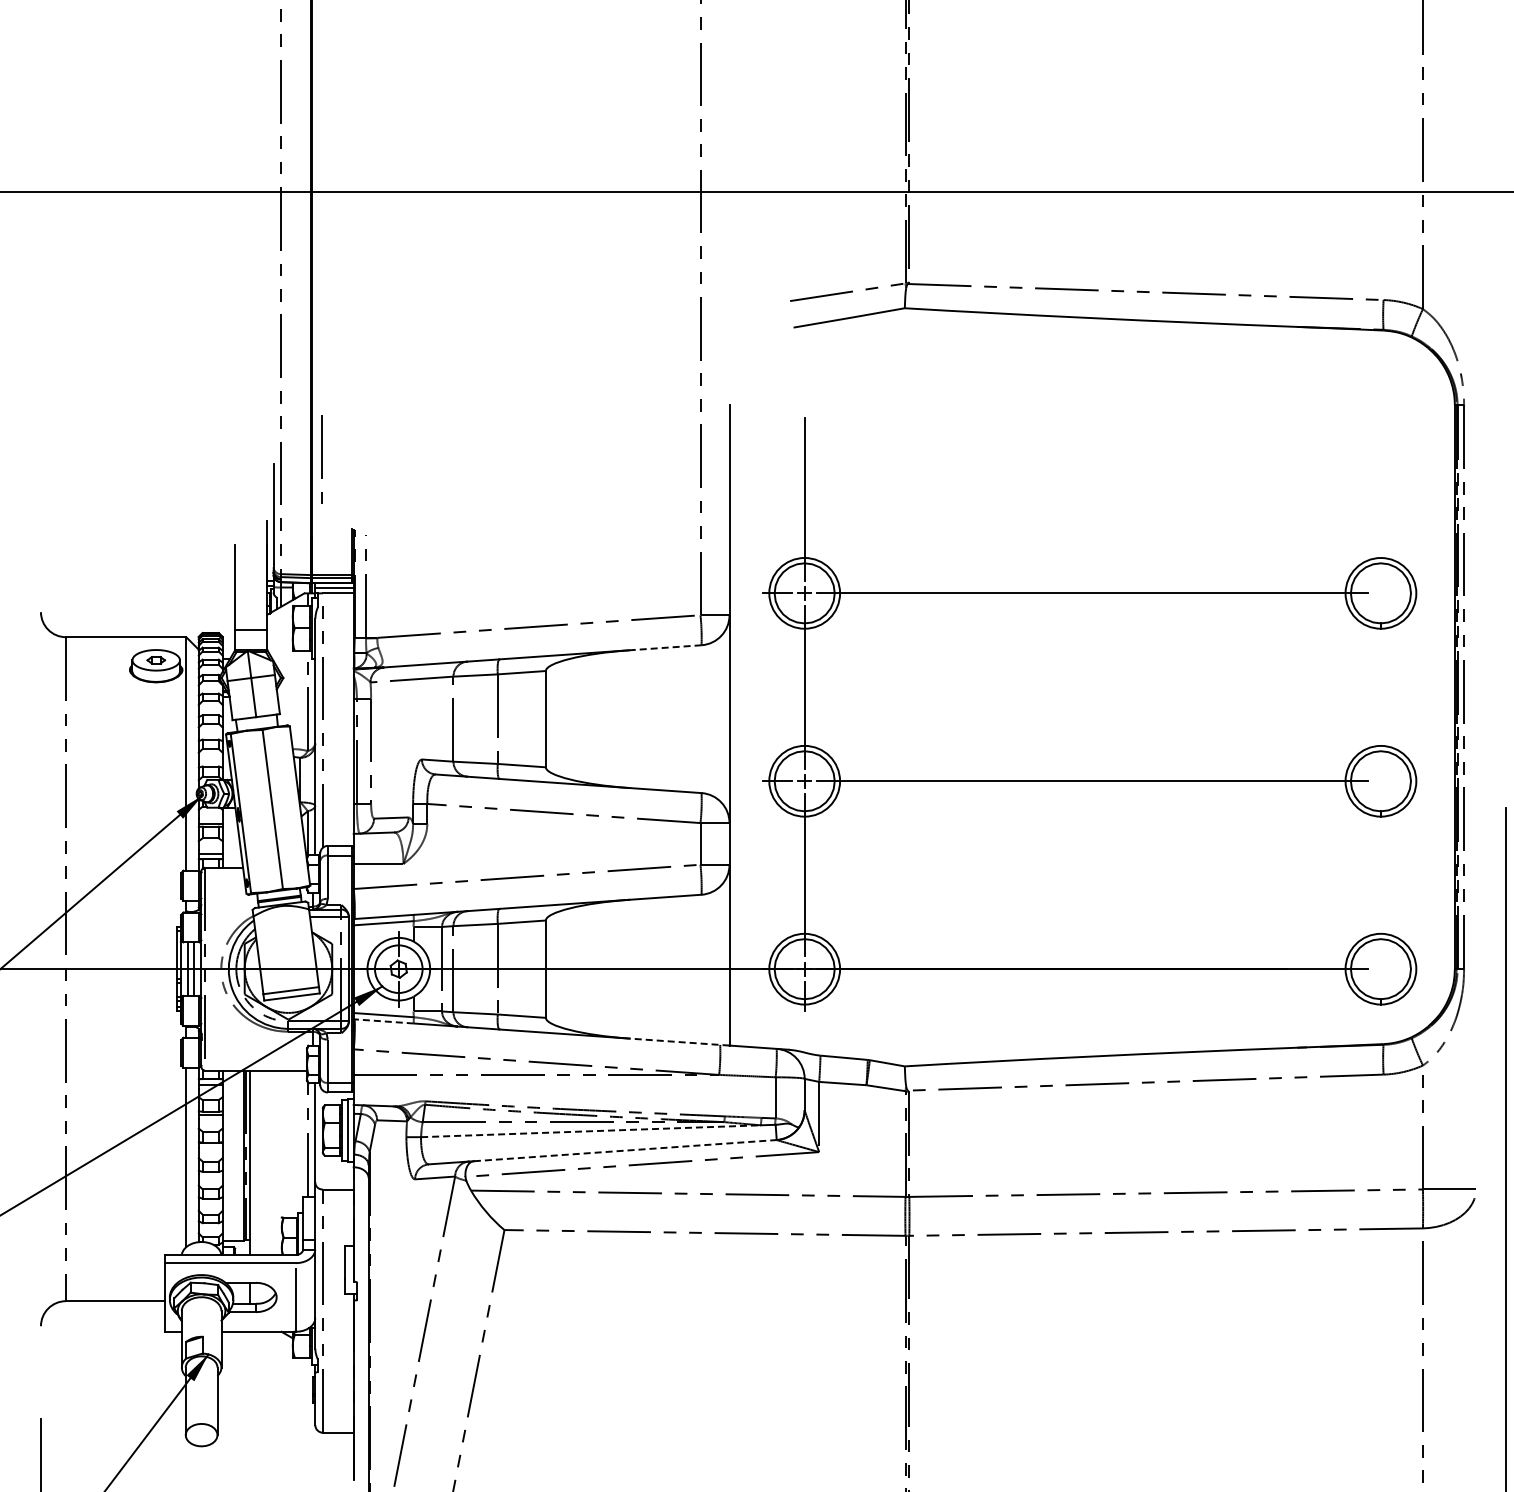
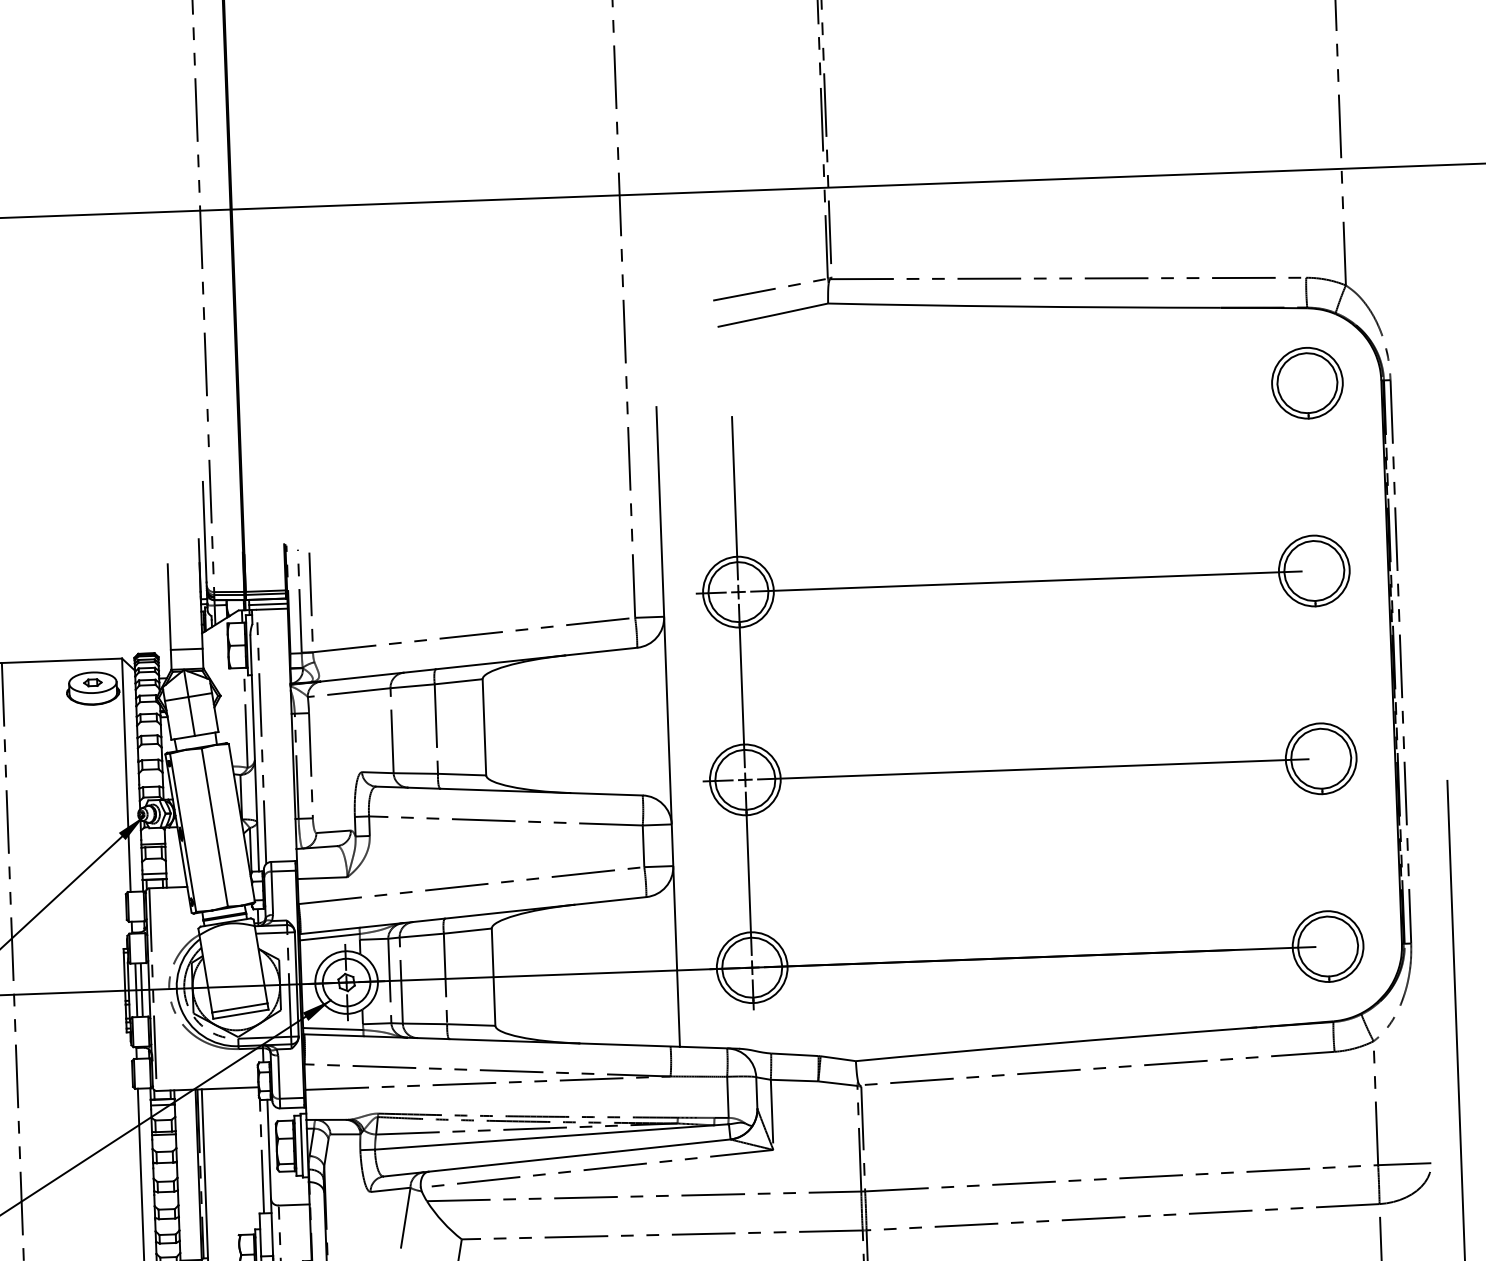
part: (1380, 405) -> (1306, 383), added
line: (321, 459) -> (310, 596), moved
line: (664, 647) -> (600, 651), dashed -> solid
line: (383, 1021) -> (333, 1035), dashed -> solid
line: (678, 1042) -> (628, 1045), dashed -> solid
line: (591, 1131) -> (545, 1137), dashed -> solid
line: (625, 1150) -> (579, 1155), dashed -> solid

